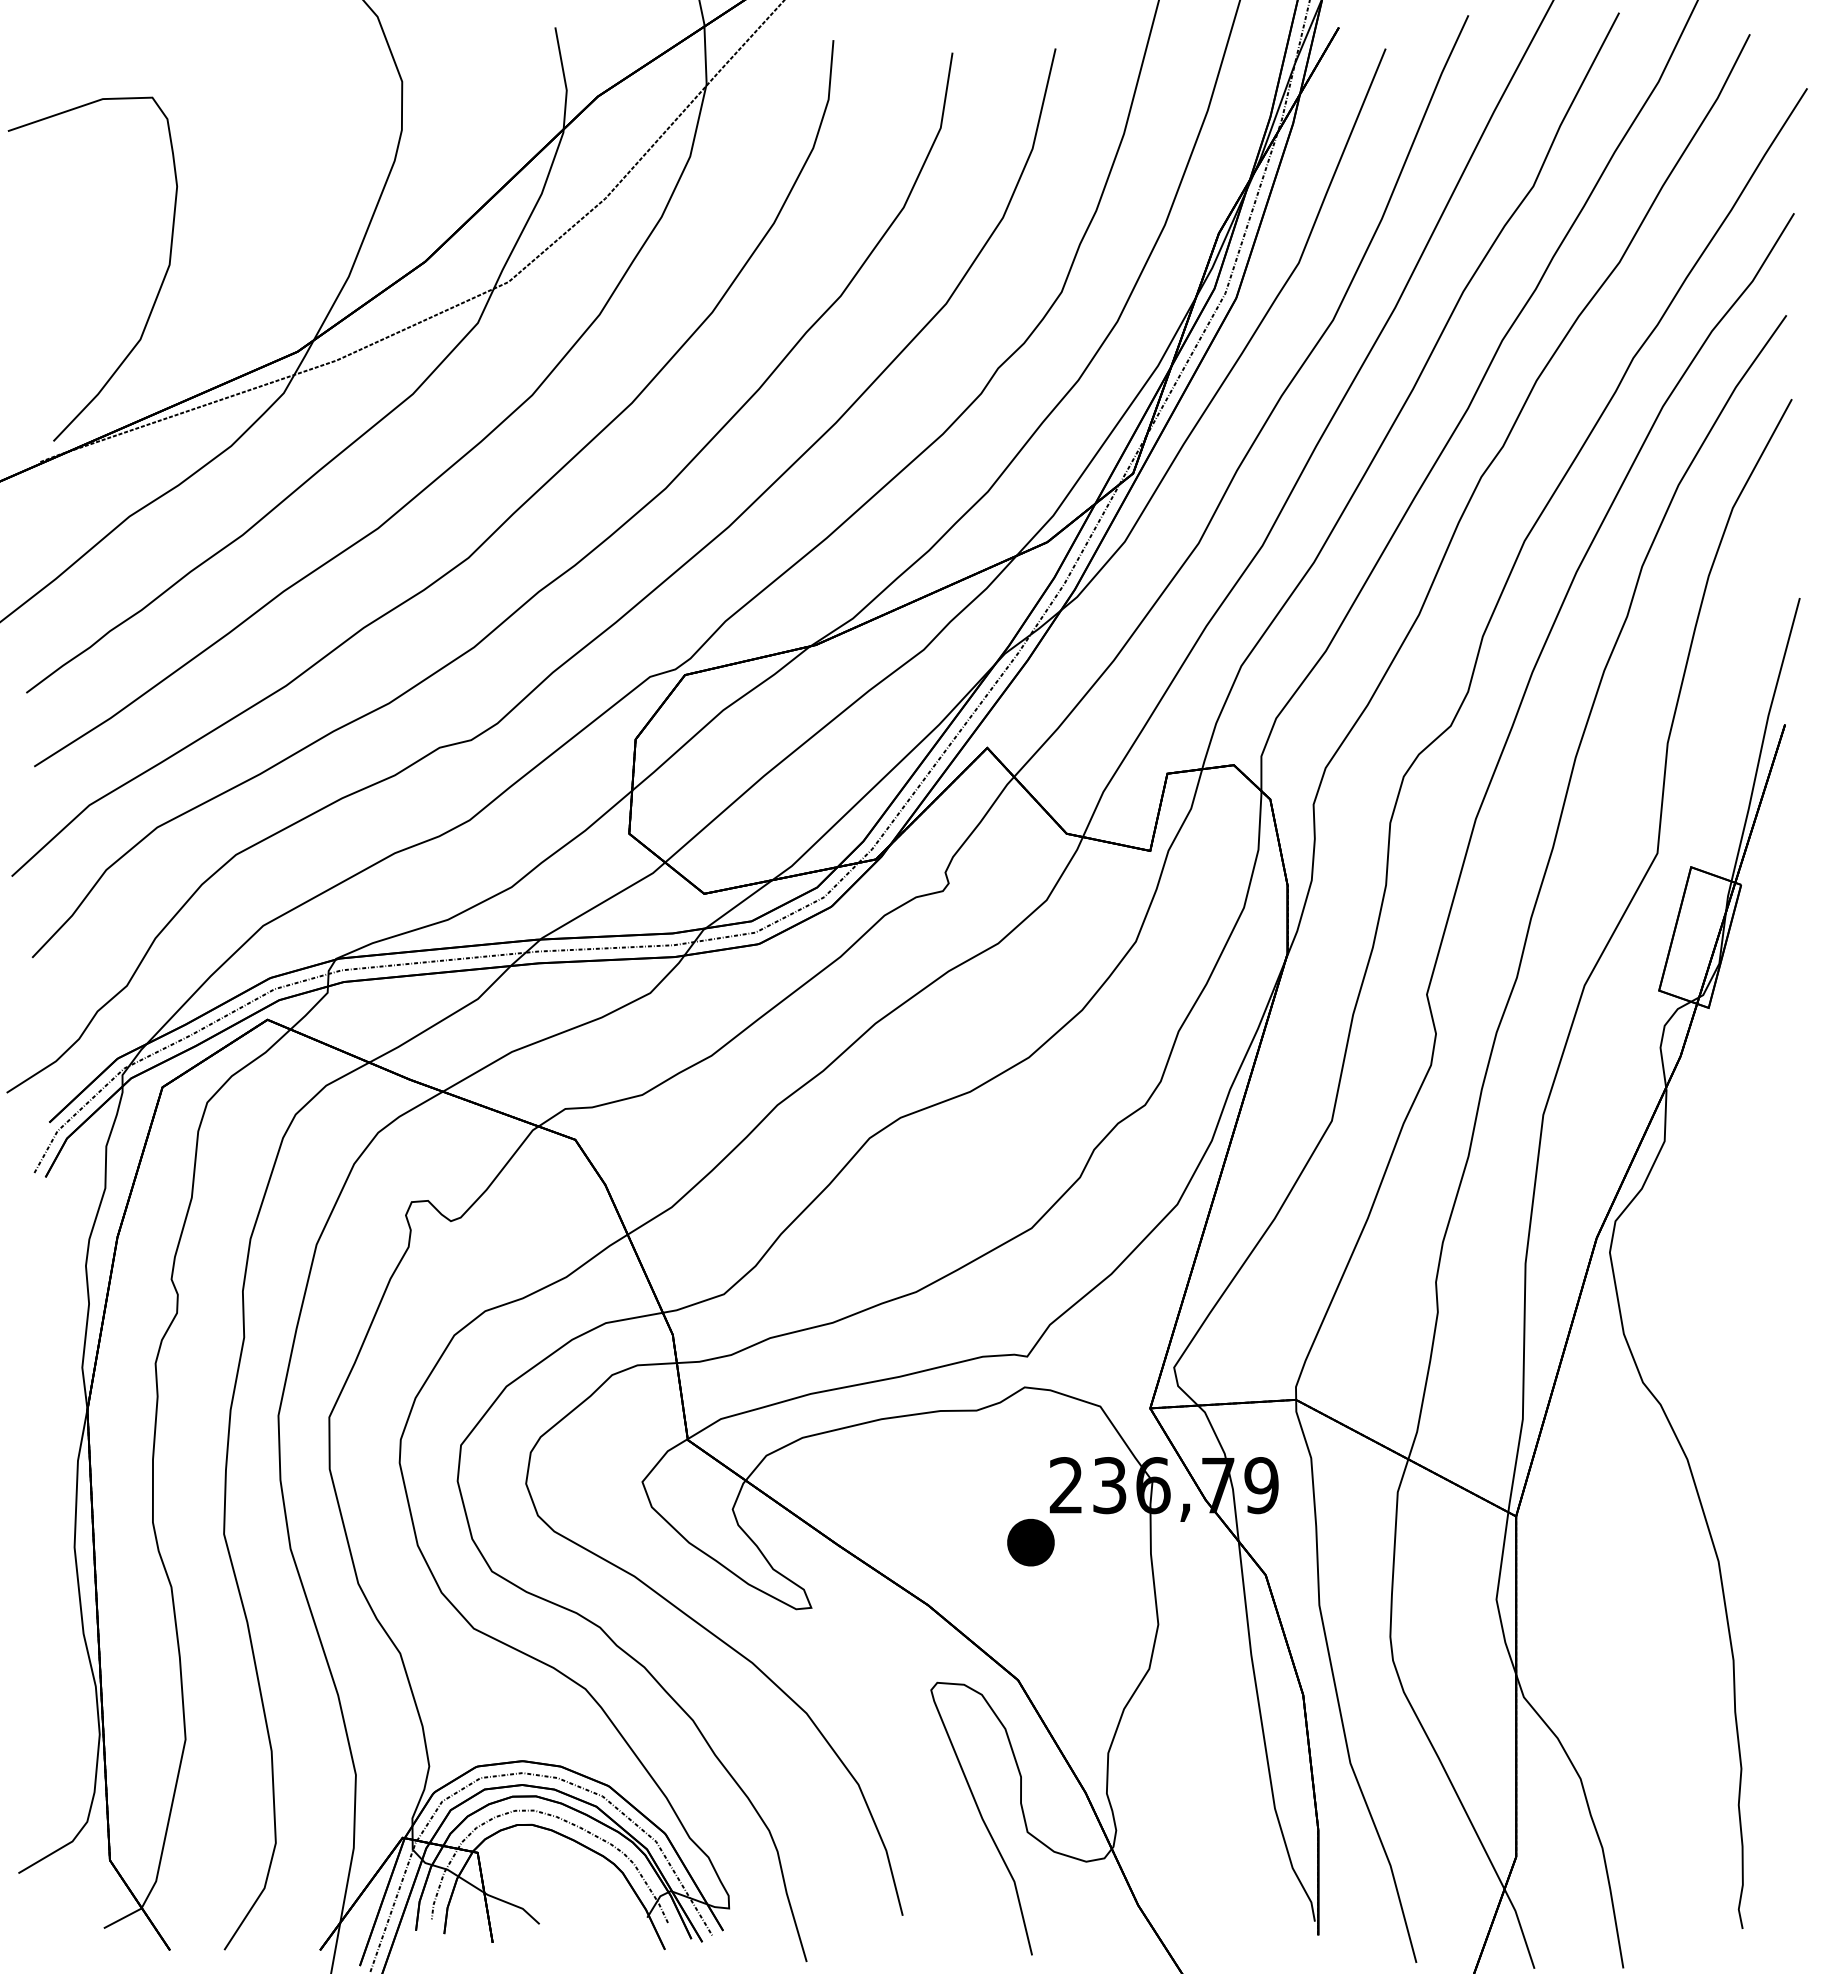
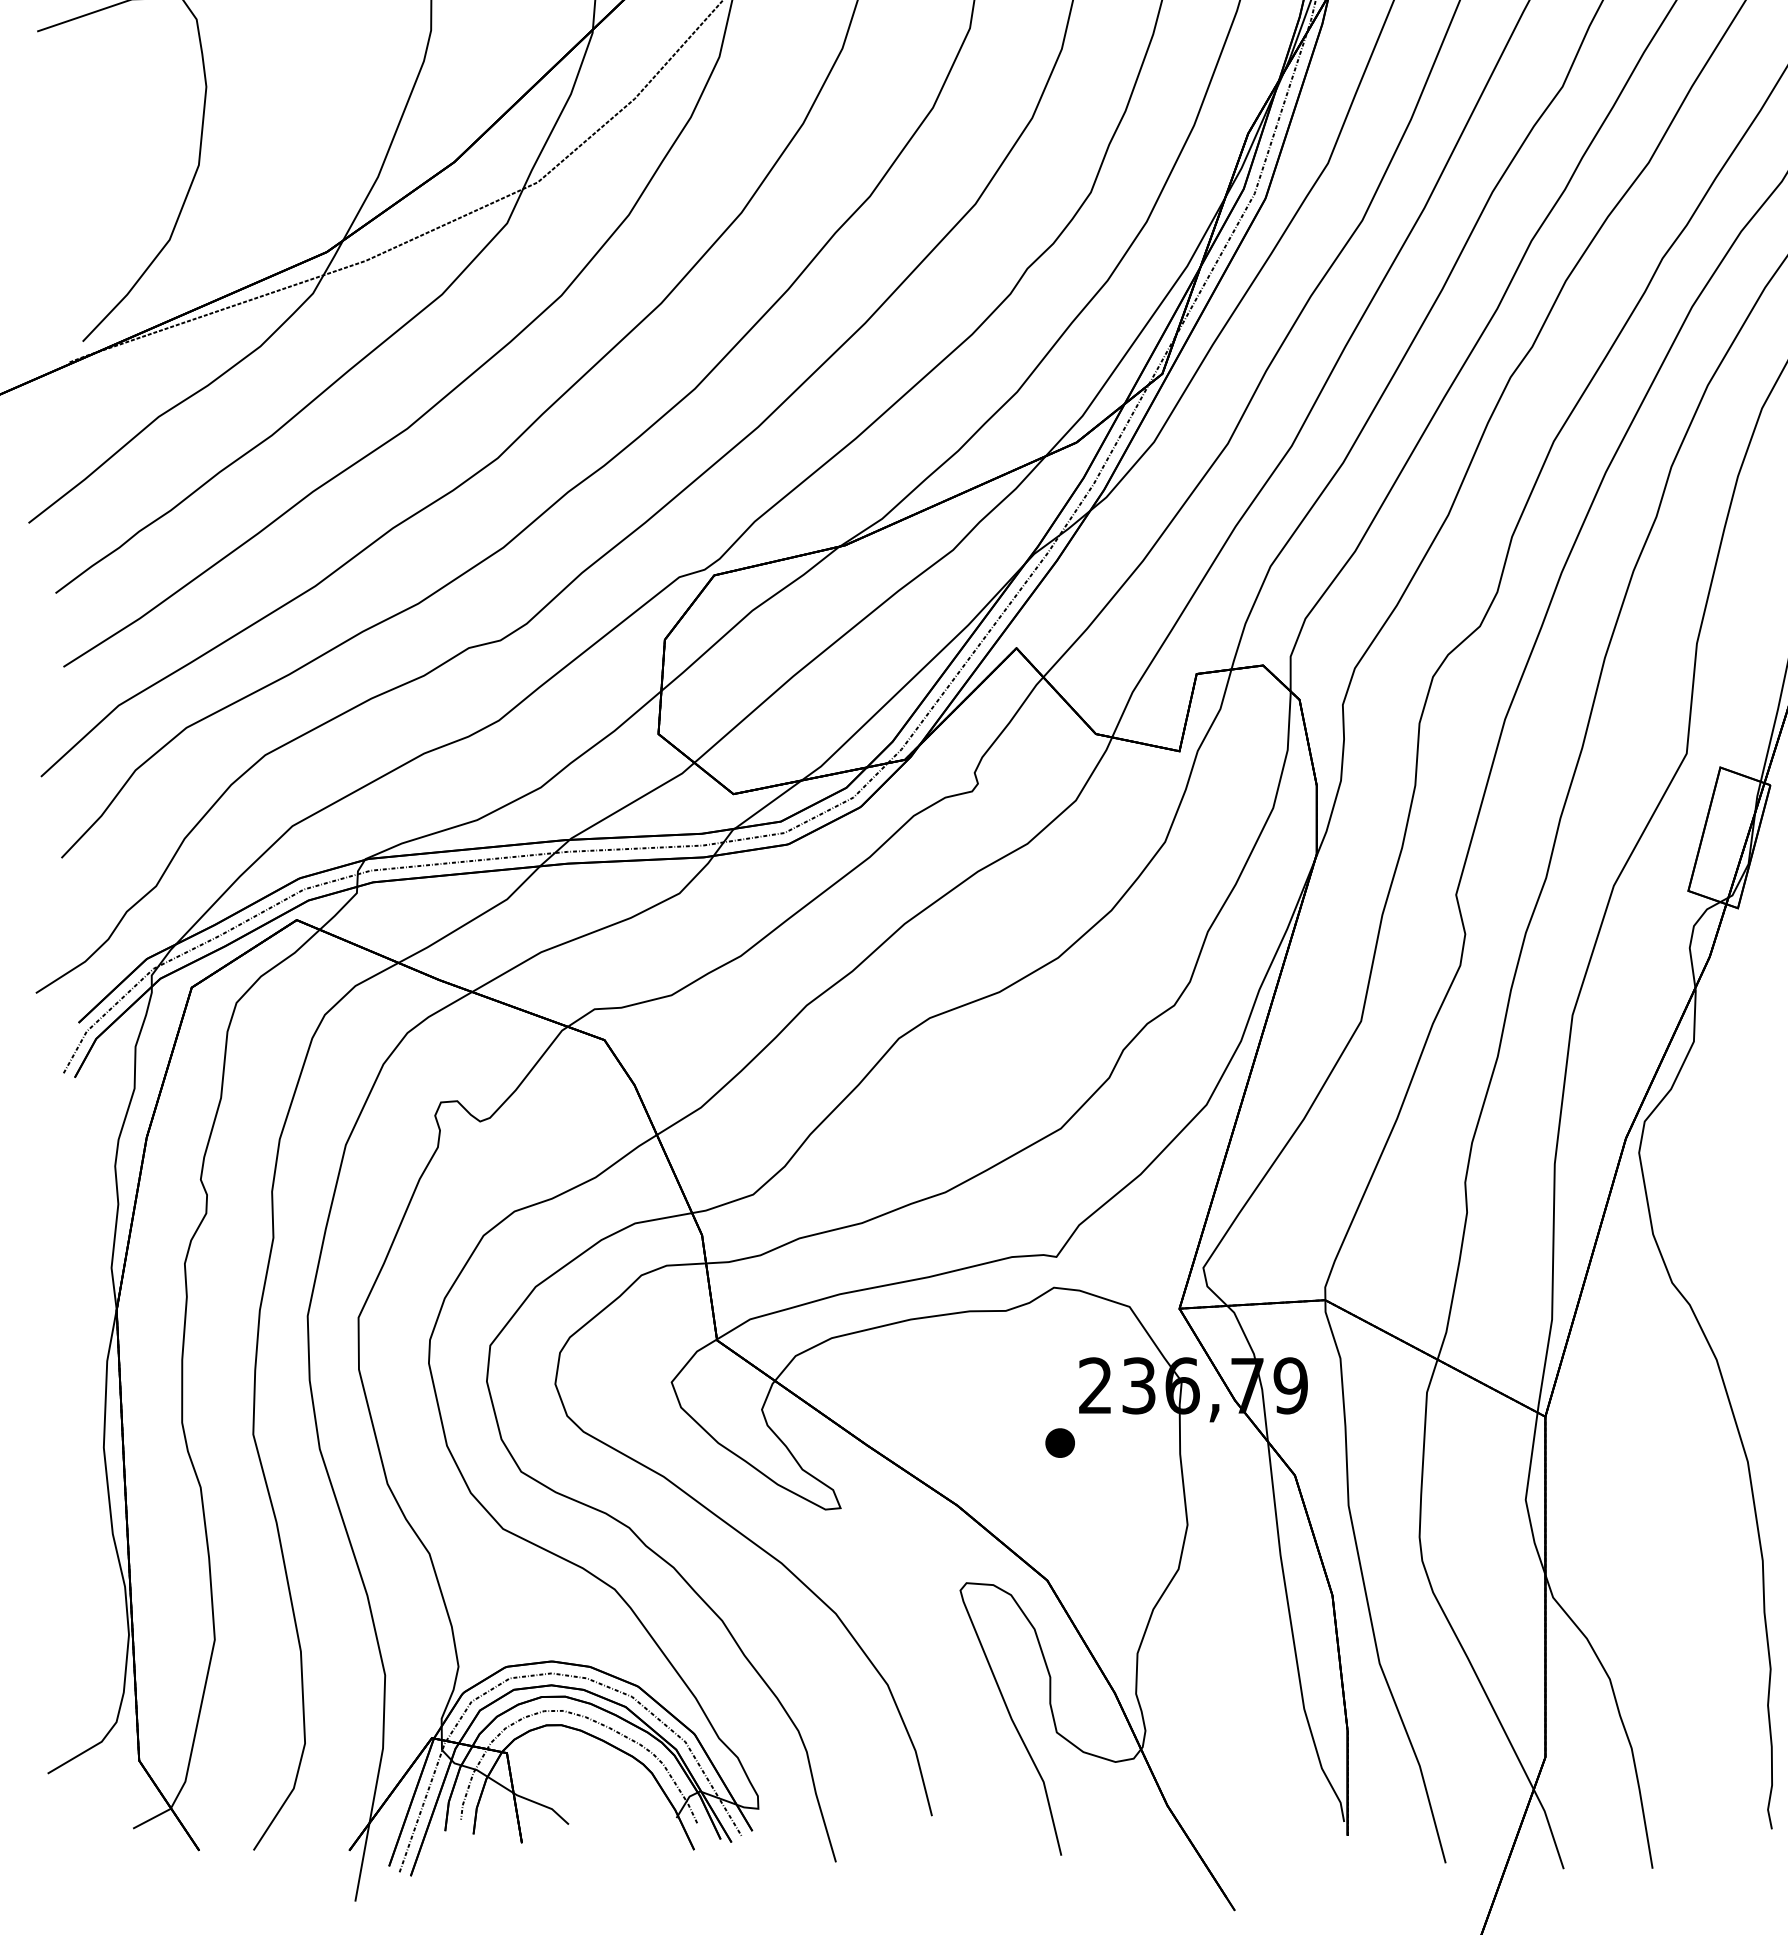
part: (1030, 1542) -> (1059, 1442), size x0.62

